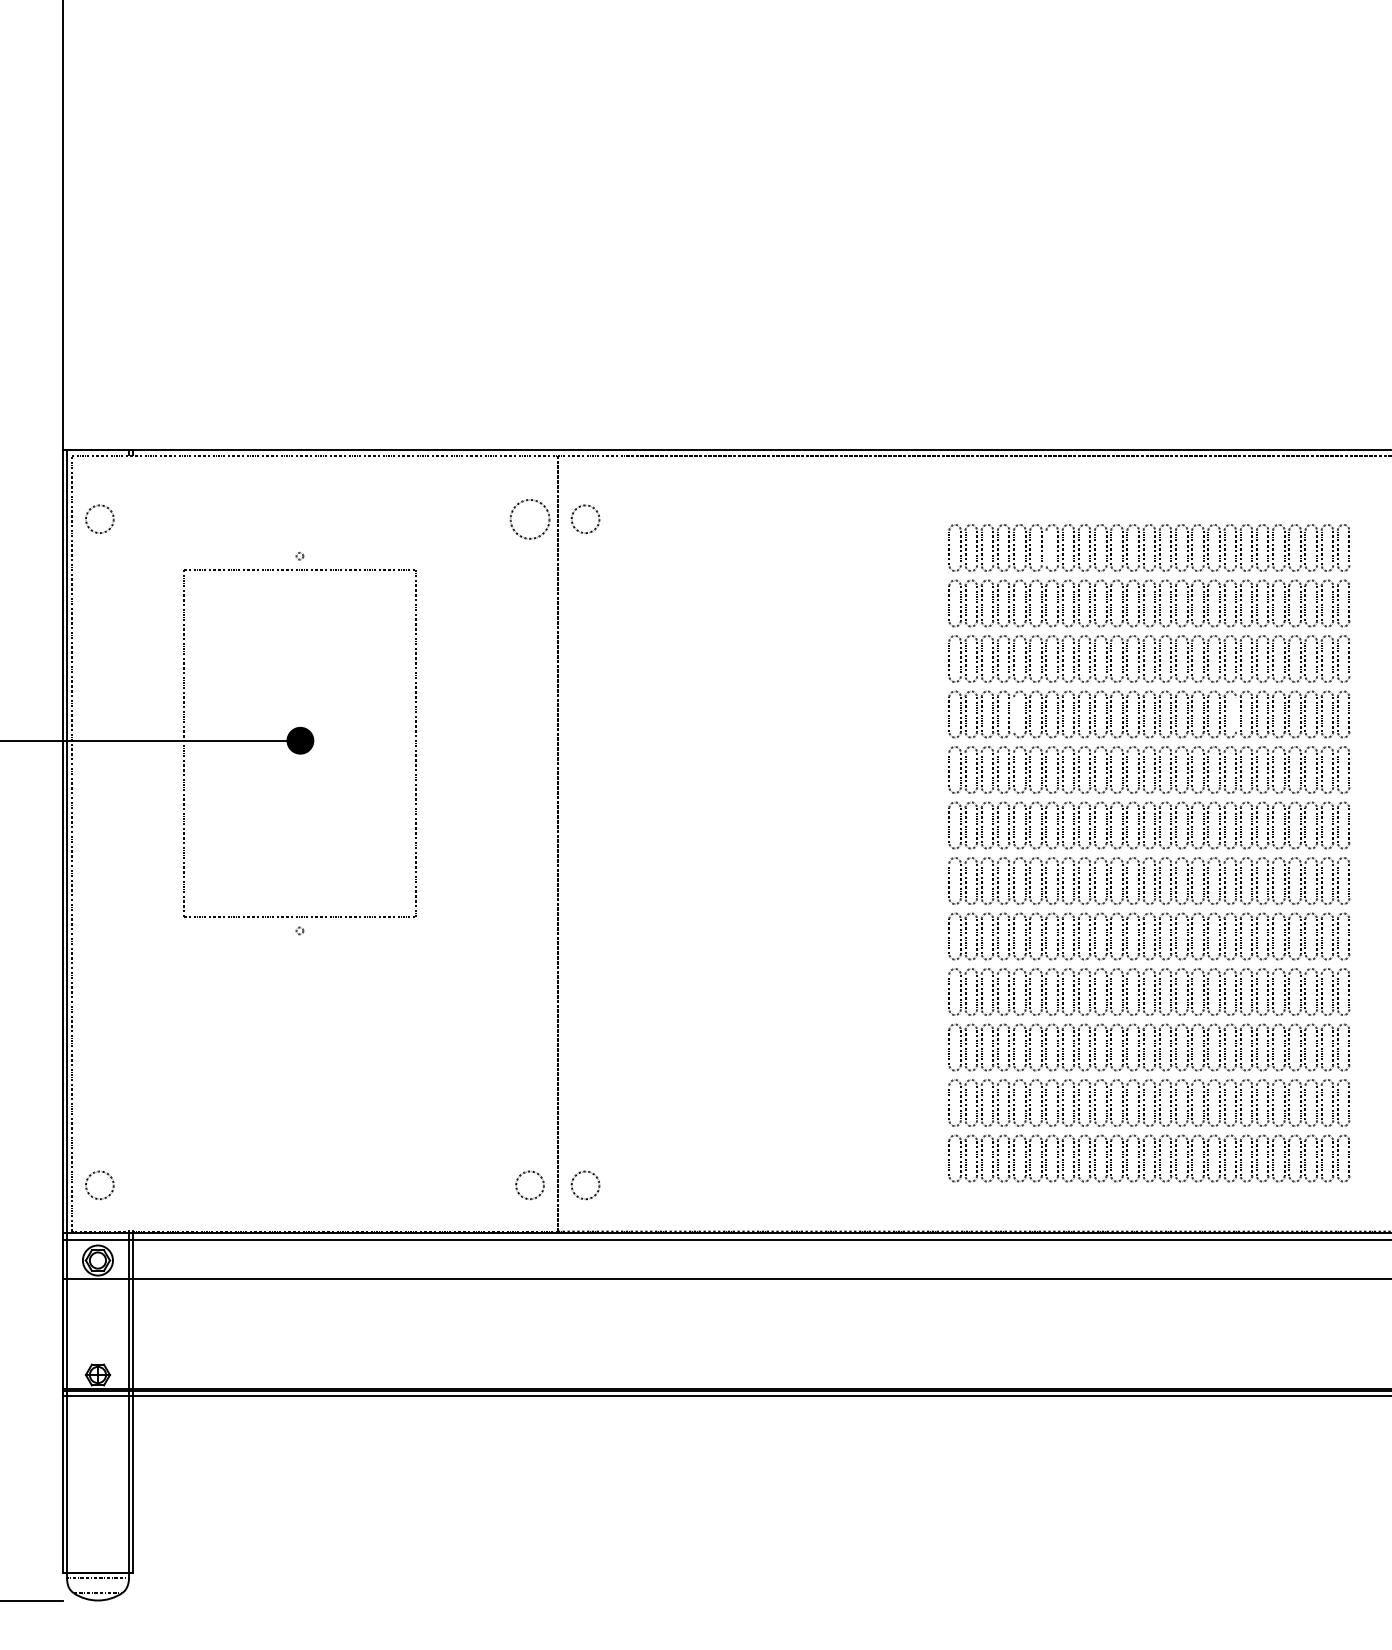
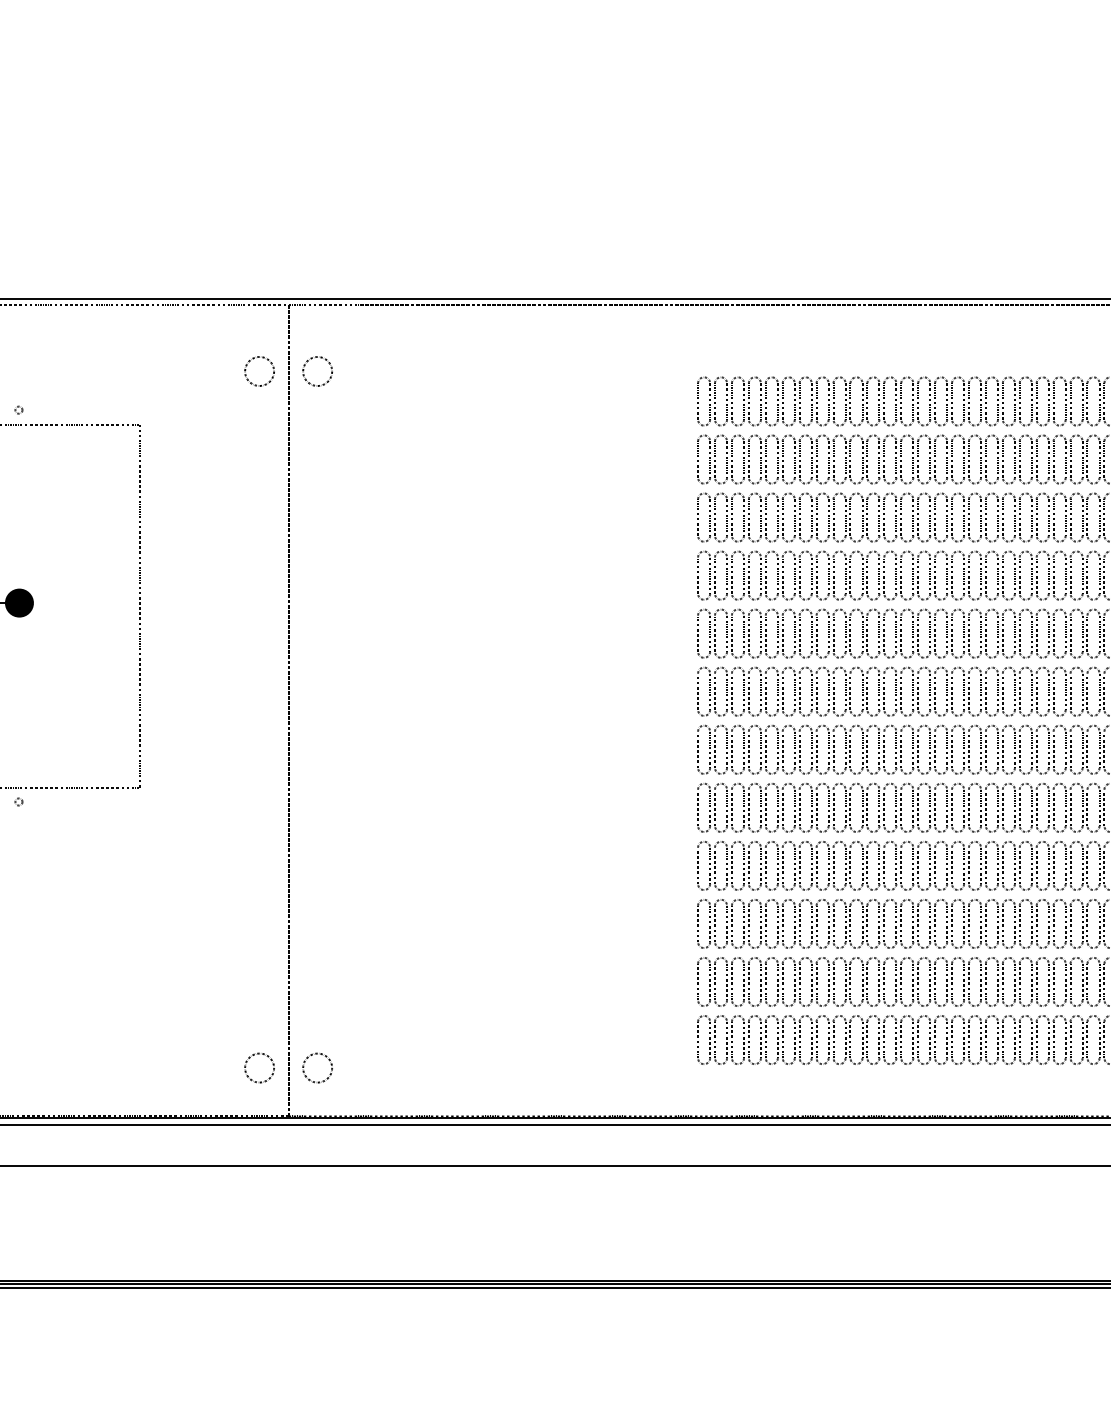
circle: (529, 518) -> (259, 370), size x0.71
line: (1046, 547) -> (799, 400), added
line: (1014, 714) -> (766, 575), added
line: (1236, 714) -> (998, 575), added

